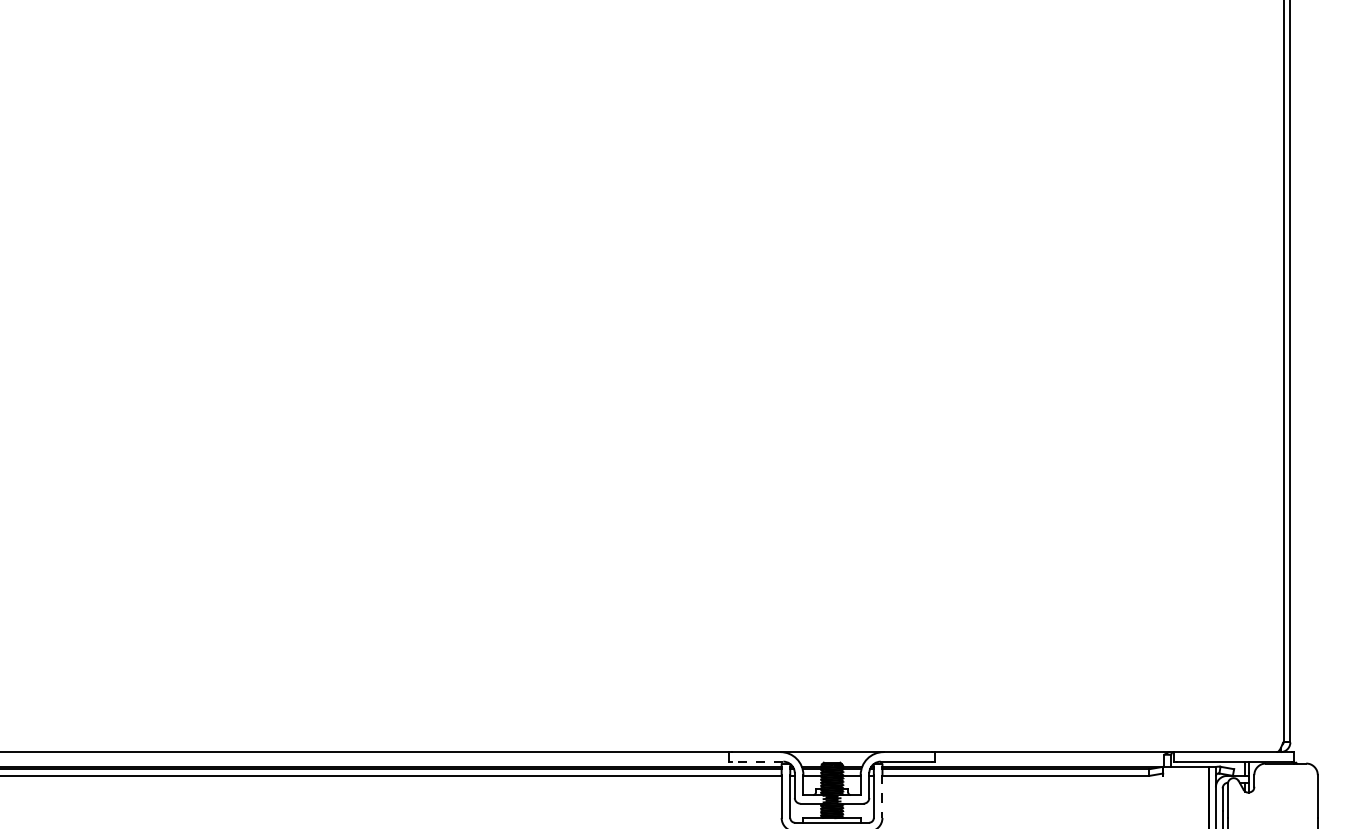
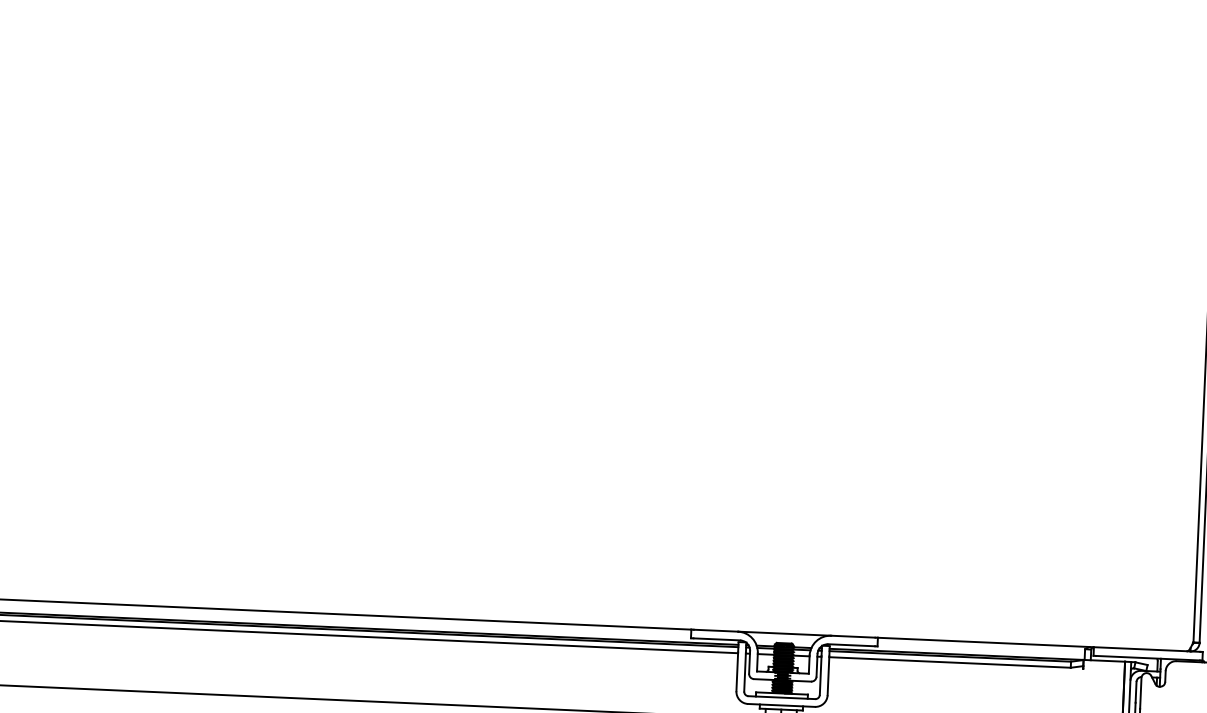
line: (757, 761) -> (716, 639), dashed -> solid
line: (882, 797) -> (828, 676), dashed -> solid

